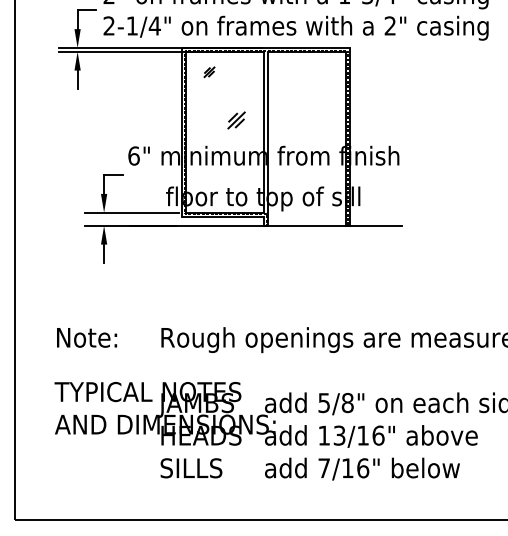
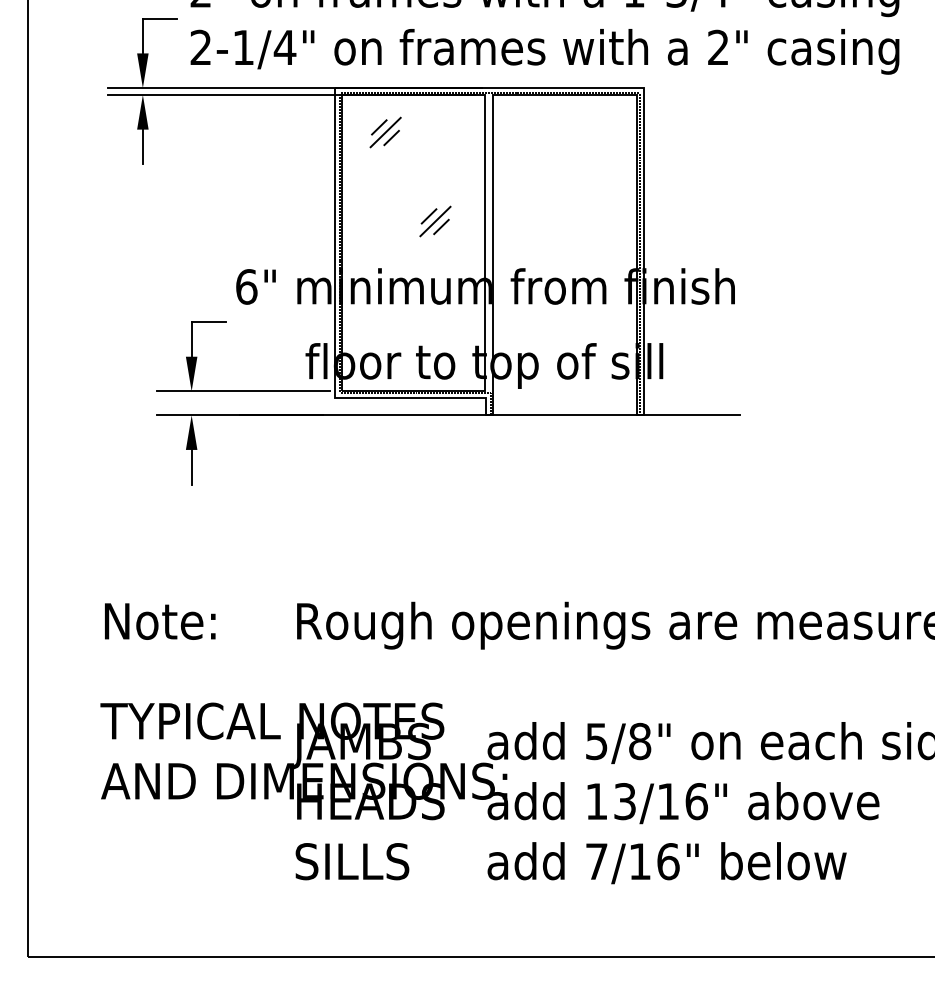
part: (209, 72) -> (385, 133), size x1.67

